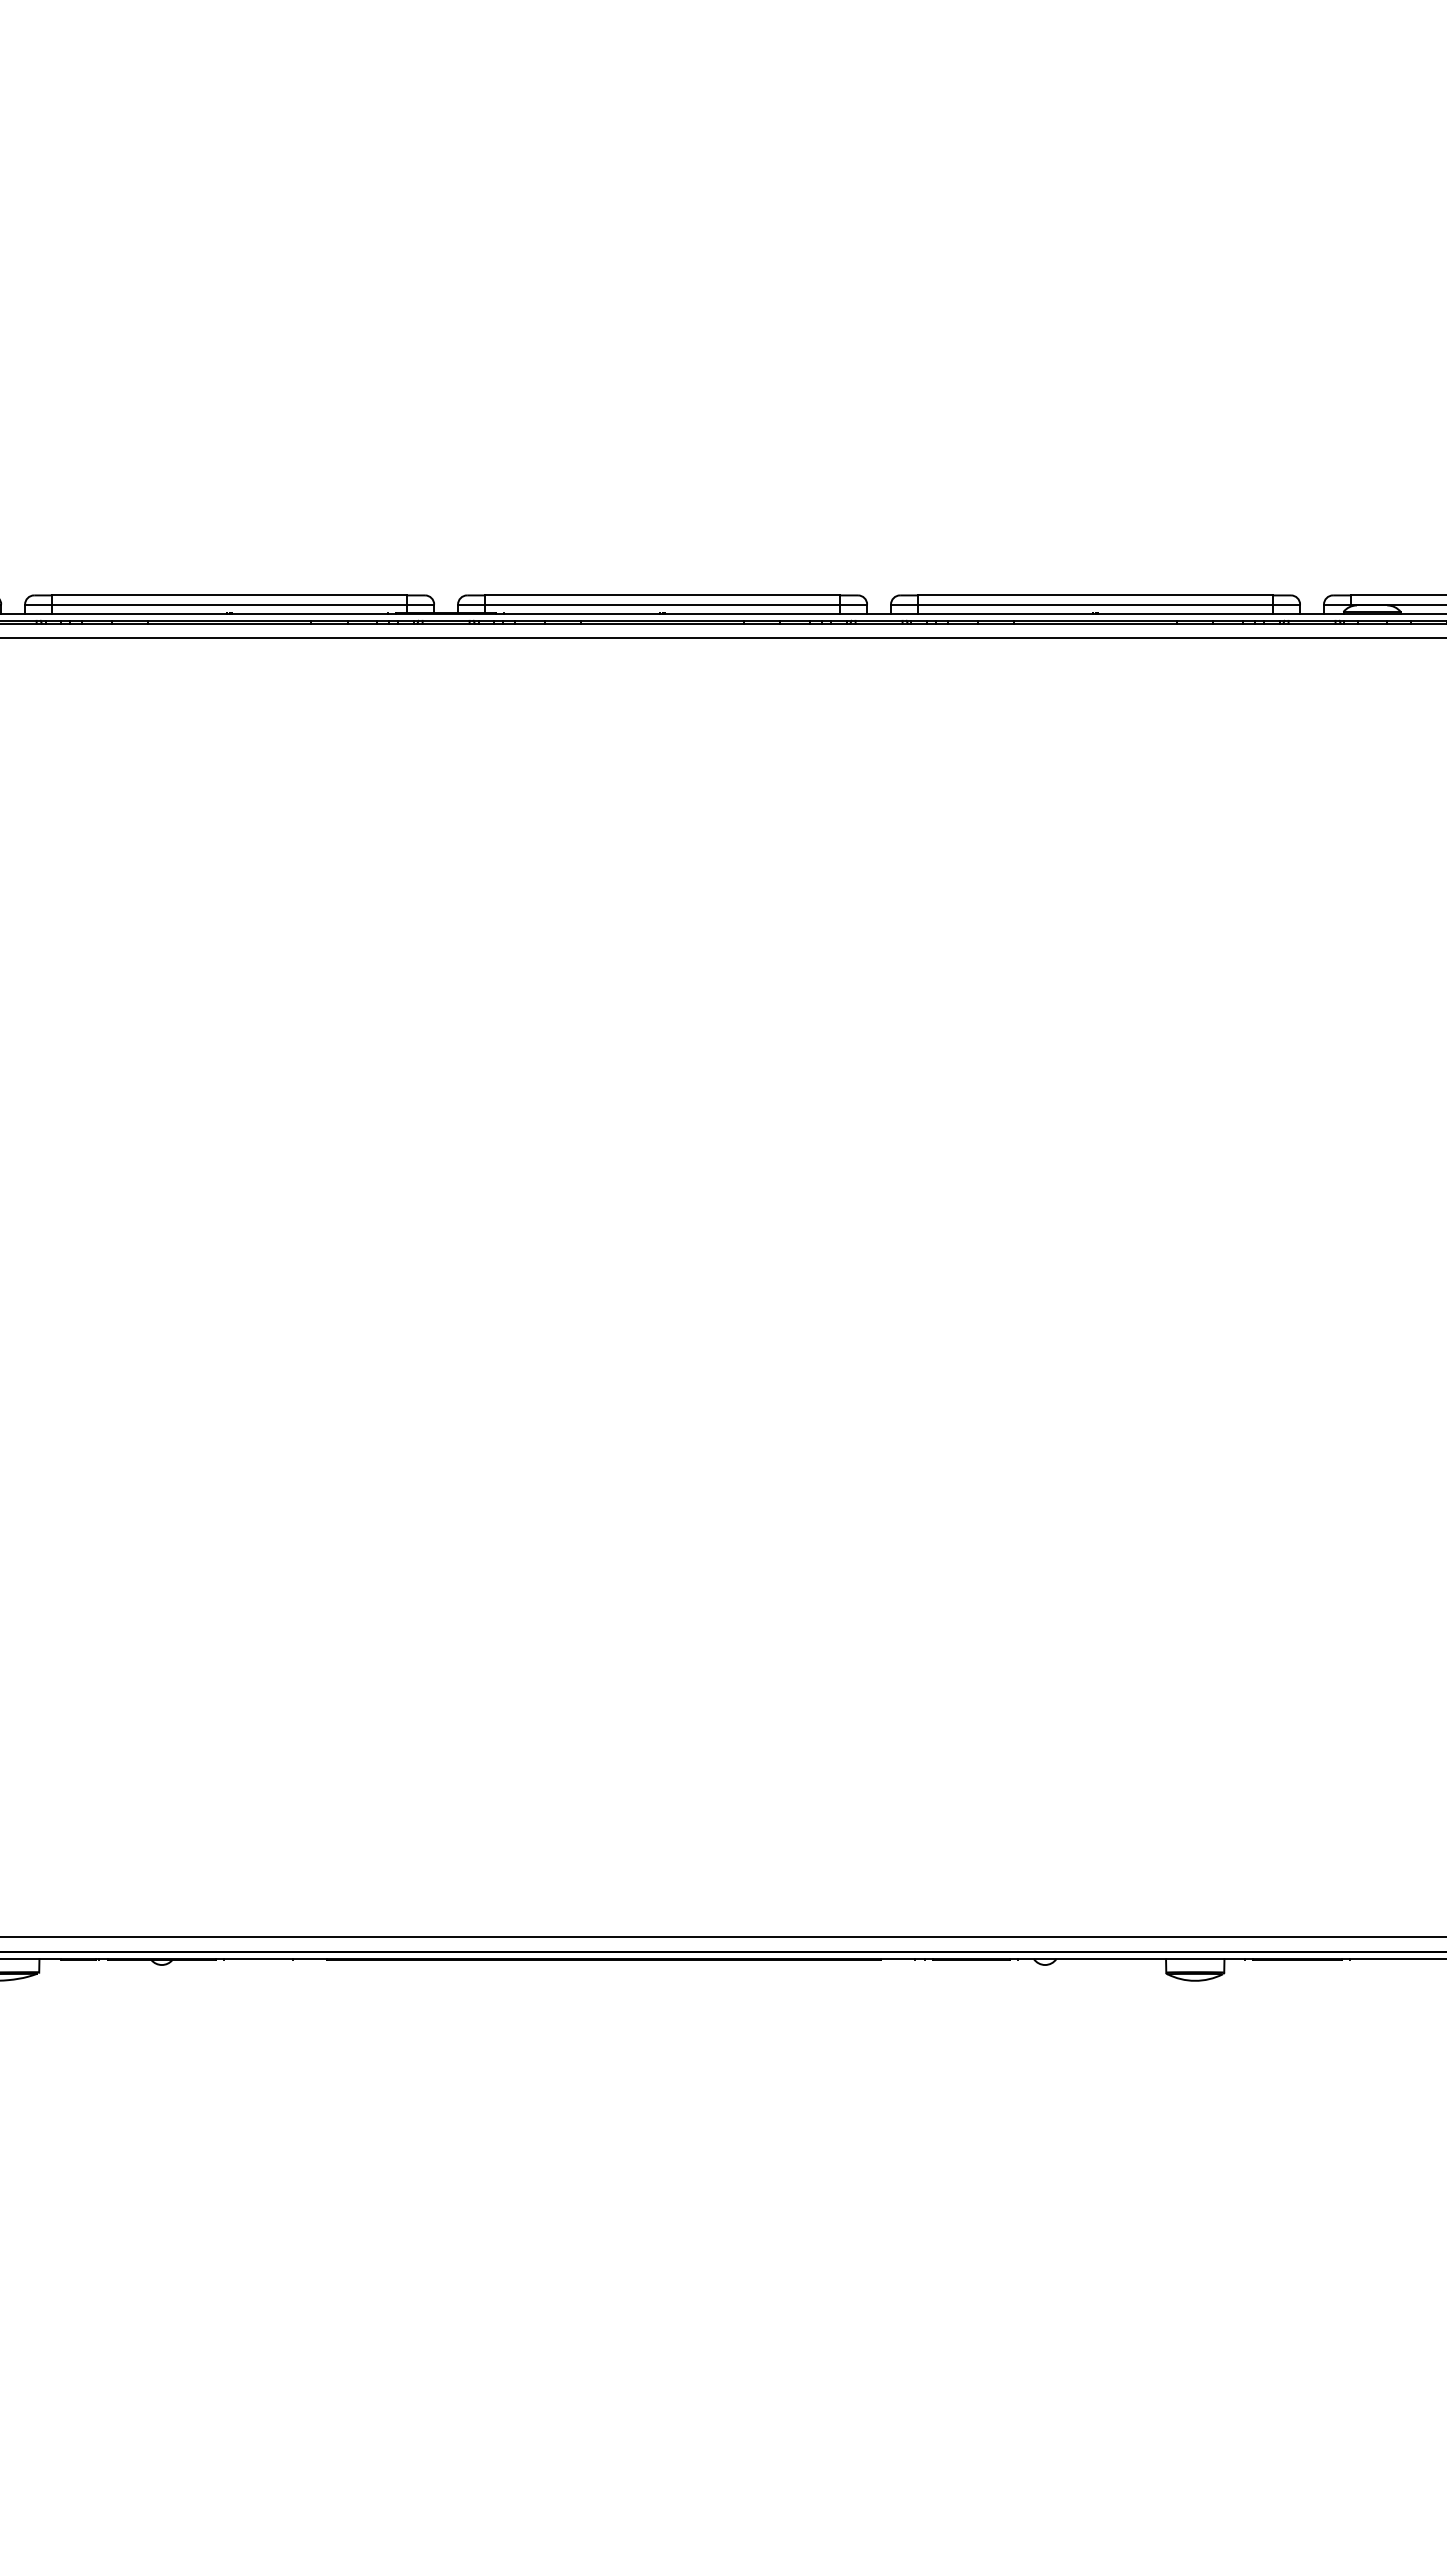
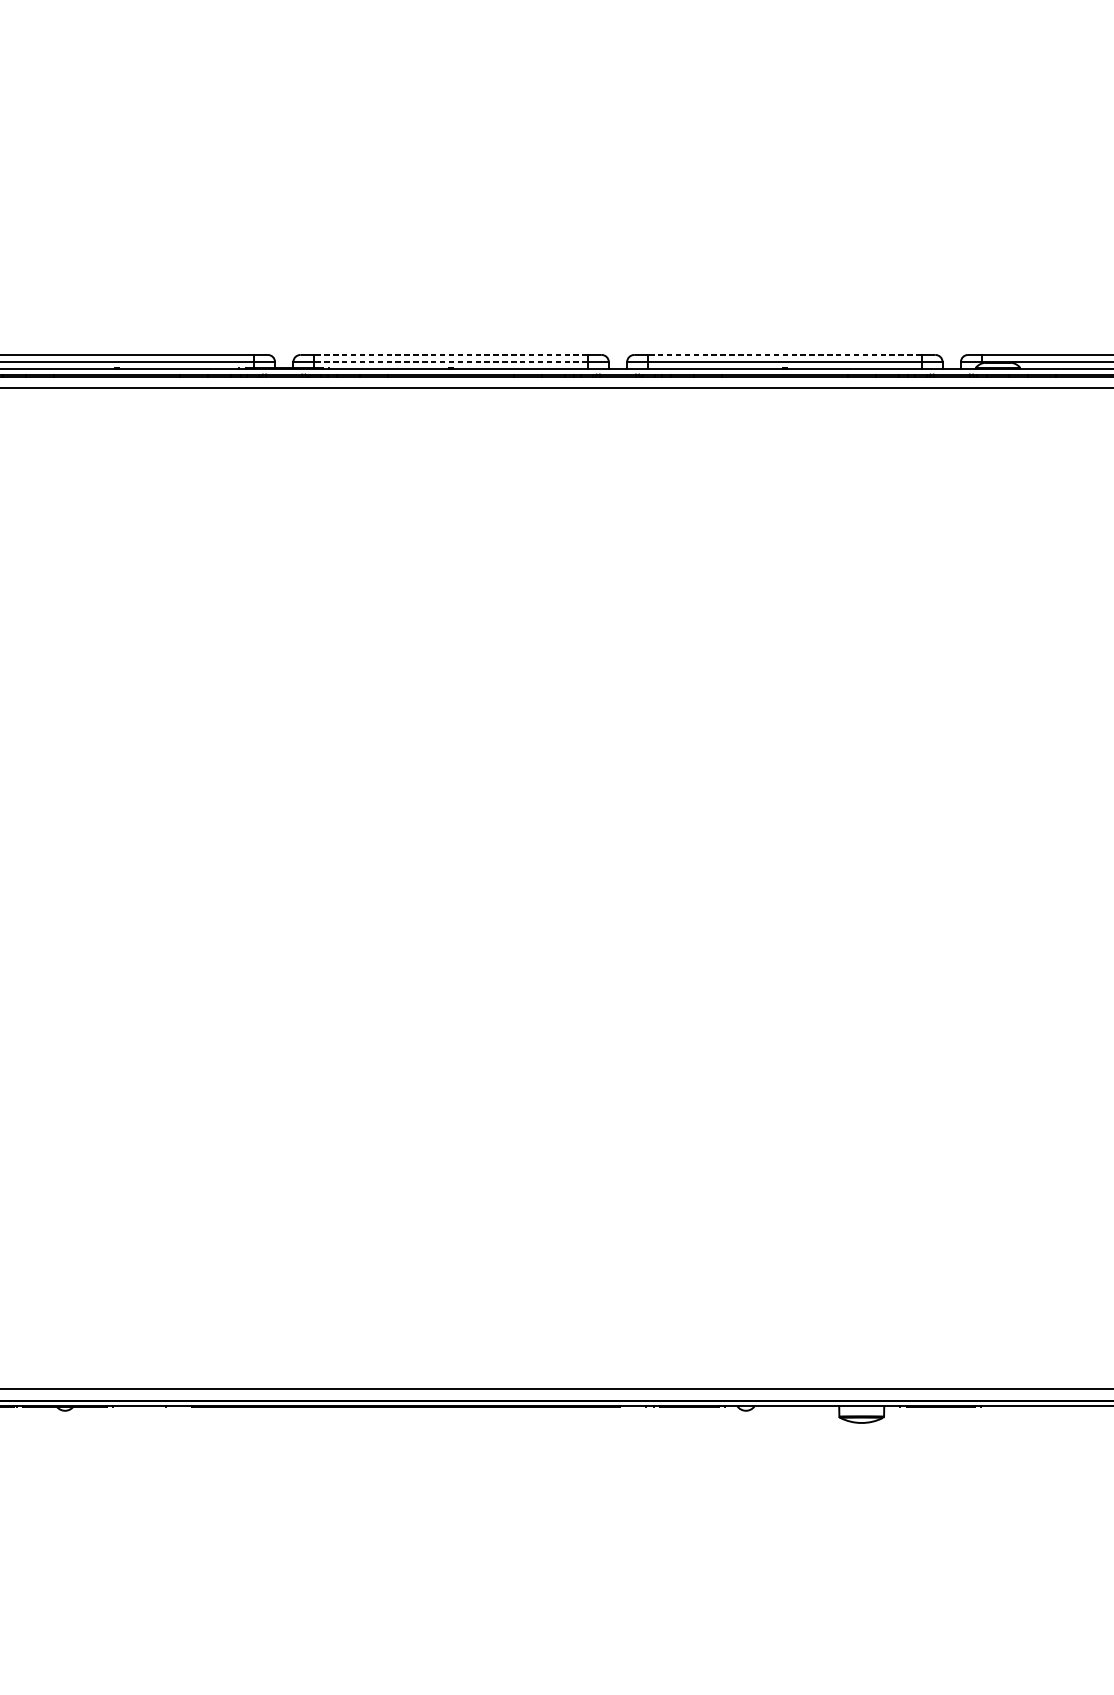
line: (662, 595) -> (451, 355), solid -> dashed
line: (1095, 595) -> (784, 355), solid -> dashed
line: (662, 604) -> (451, 361), solid -> dashed

